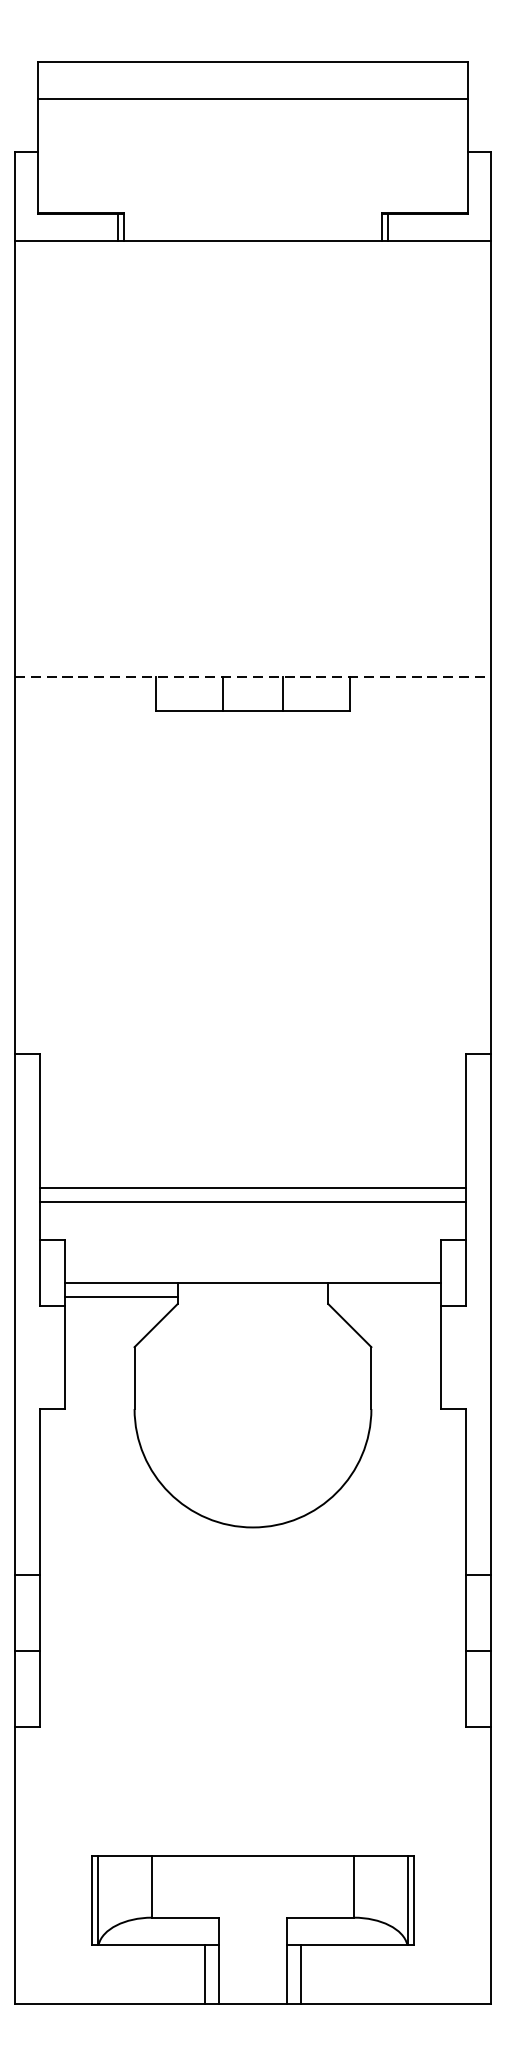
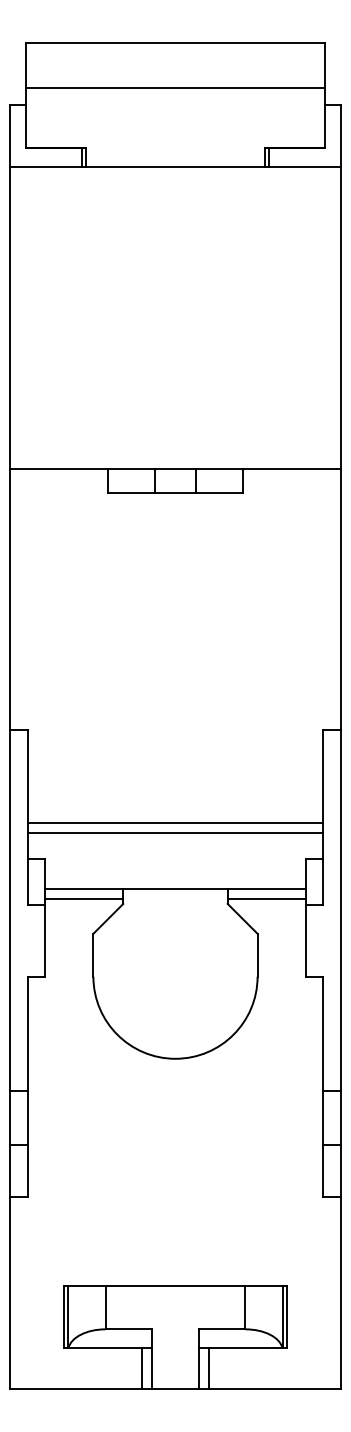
line: (253, 99) -> (175, 87), moved
line: (253, 677) -> (175, 469), dashed -> solid
line: (384, 1296) -> (266, 898), added

